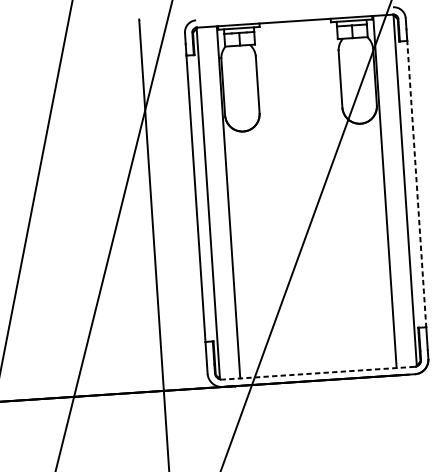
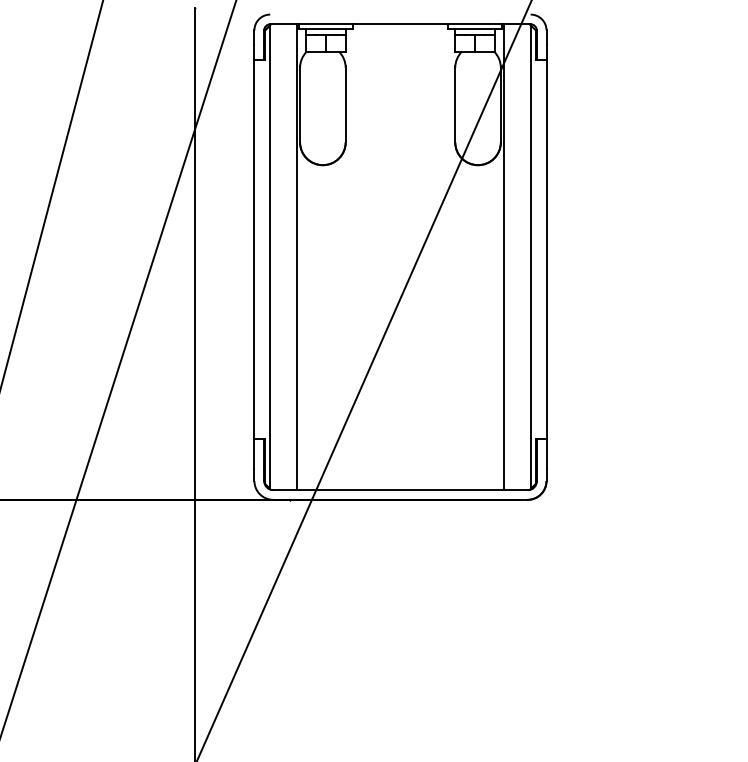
line: (416, 184) -> (546, 249), dashed -> solid
line: (317, 373) -> (399, 490), dashed -> solid

